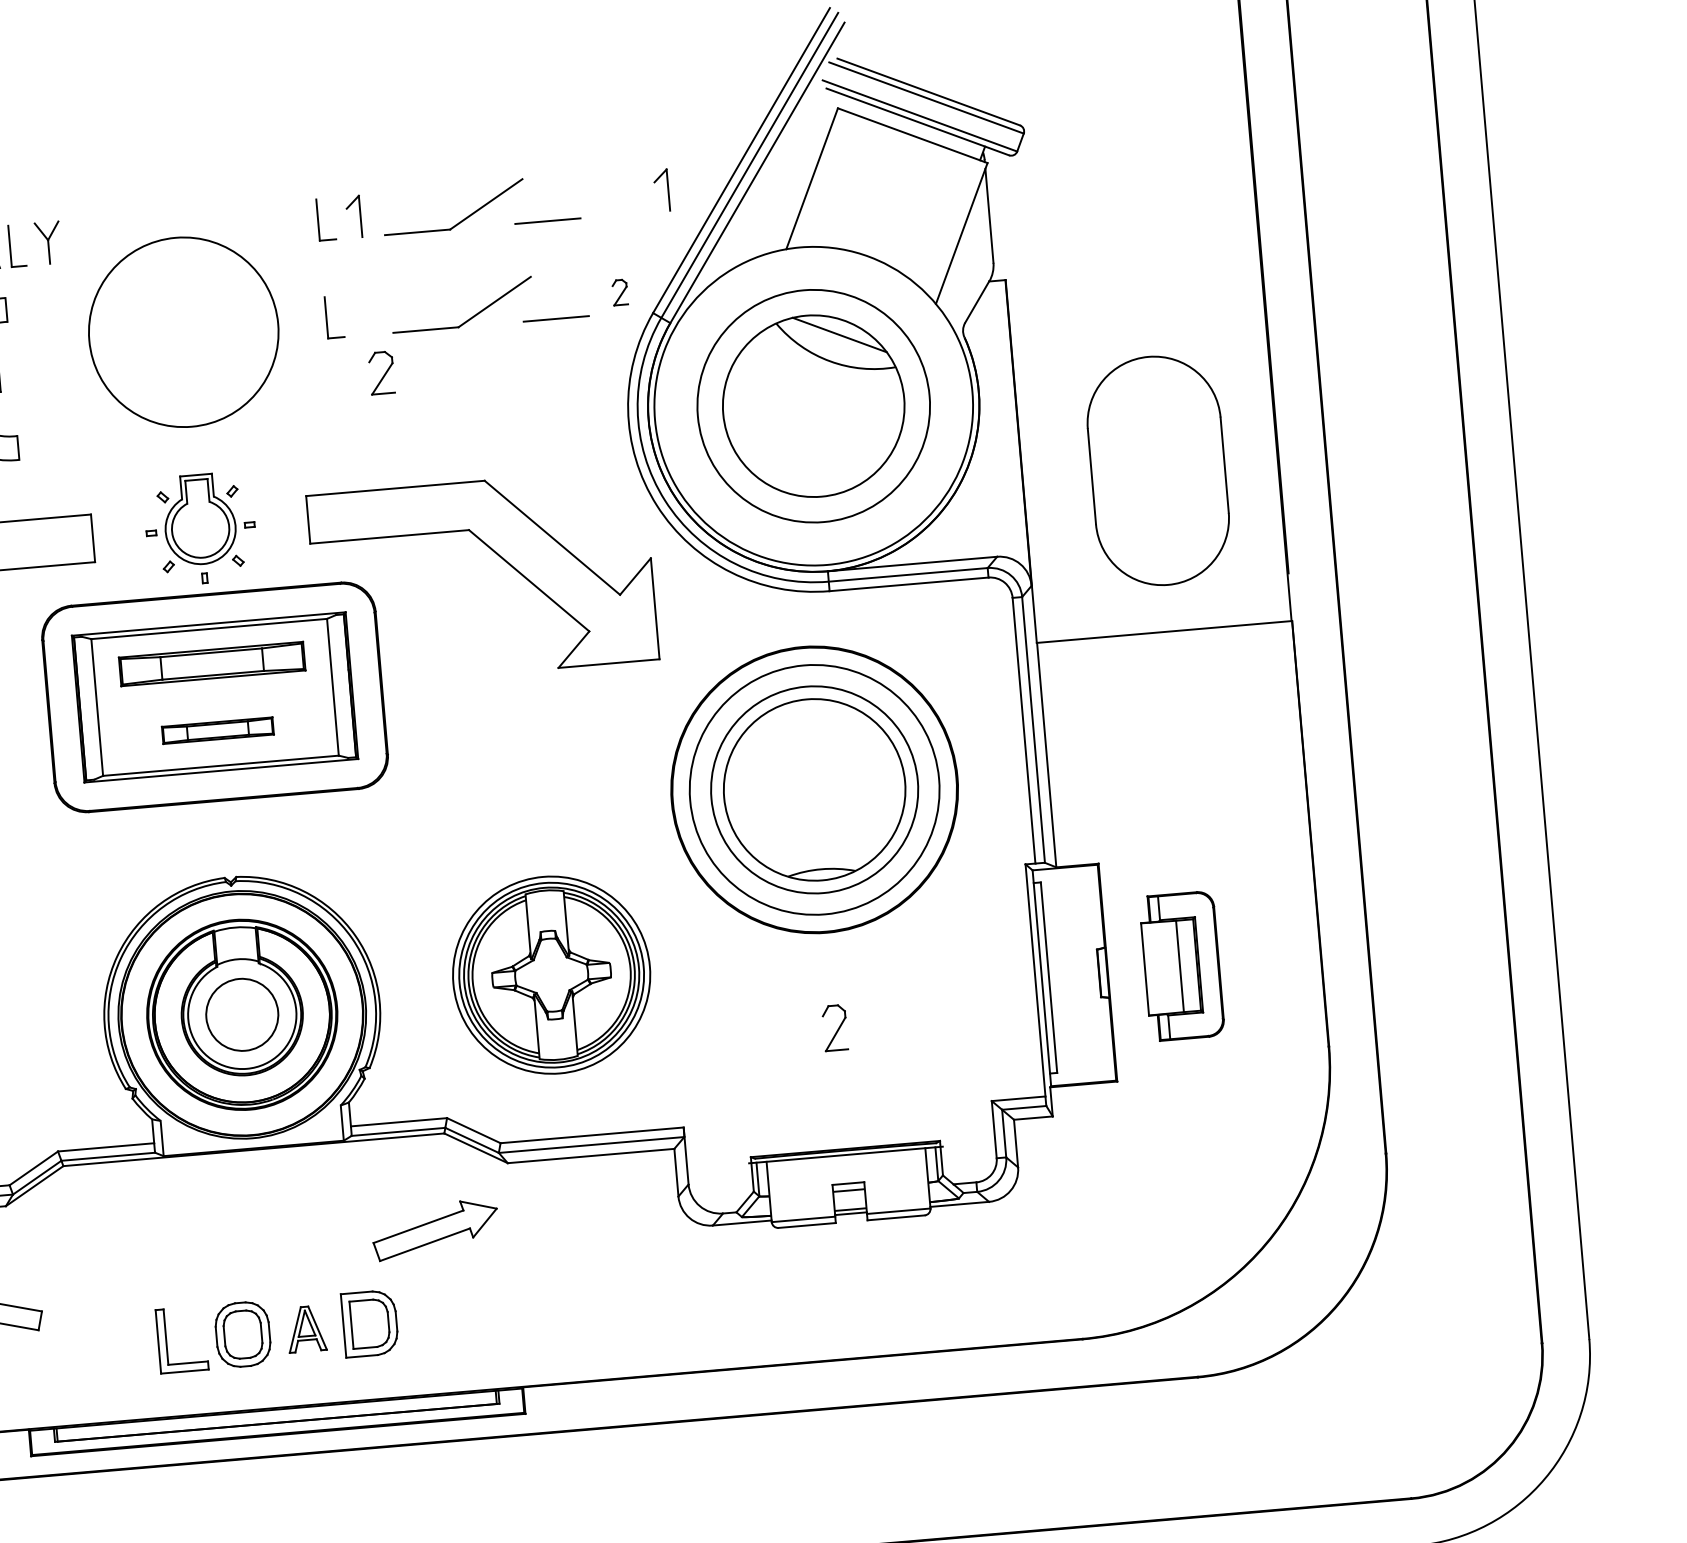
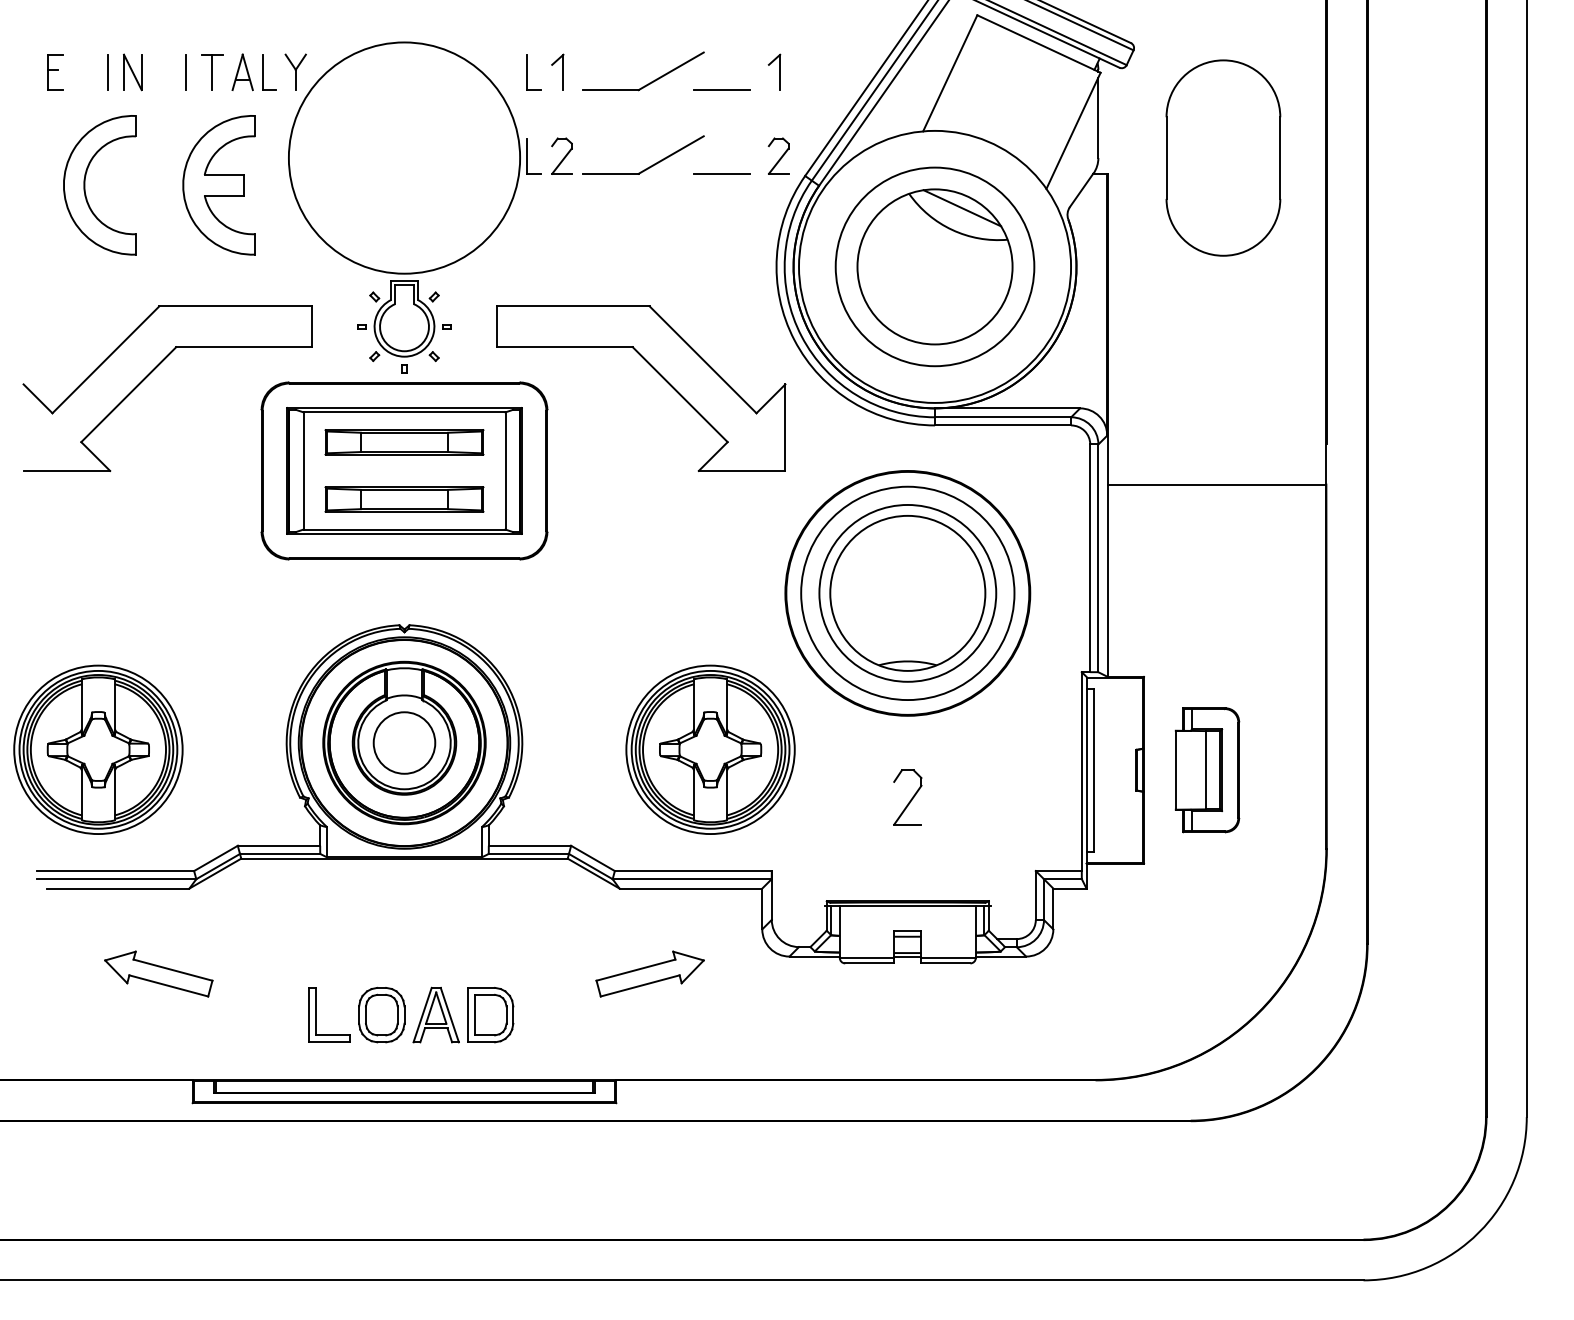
part: (661, 189) -> (774, 71), moved
part: (619, 291) -> (778, 155), size x1.67
circle: (183, 331) -> (404, 157), size x1.43
part: (381, 372) -> (561, 155), moved
part: (1158, 470) -> (1223, 157), moved
part: (217, 730) -> (404, 499), size x1.67
part: (551, 974) -> (710, 749), moved
part: (834, 1028) -> (907, 797), size x1.43
part: (434, 1229) -> (649, 973), moved
part: (305, 1328) -> (435, 1014), size x1.43

